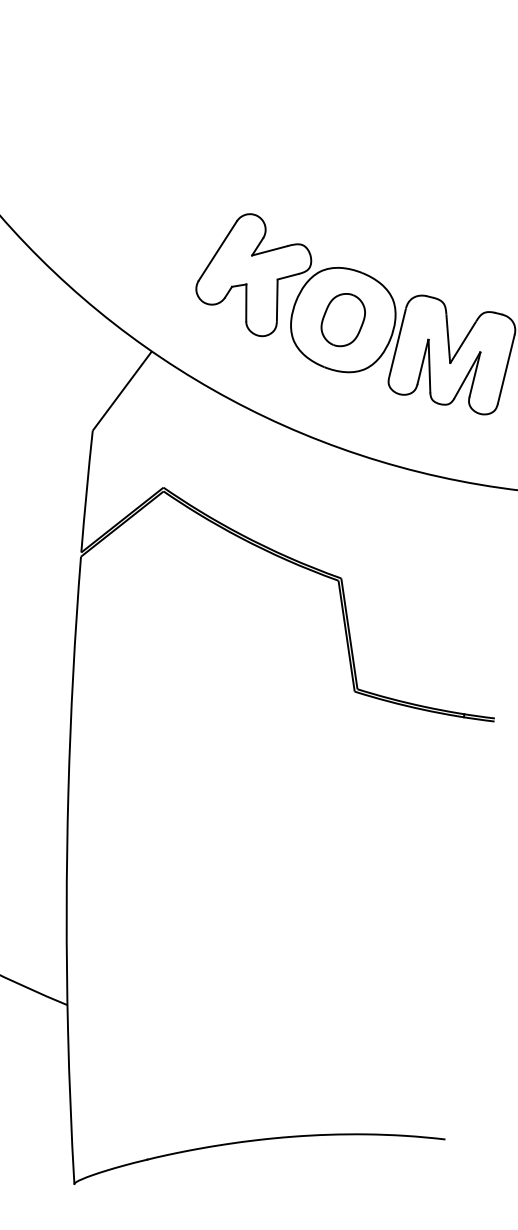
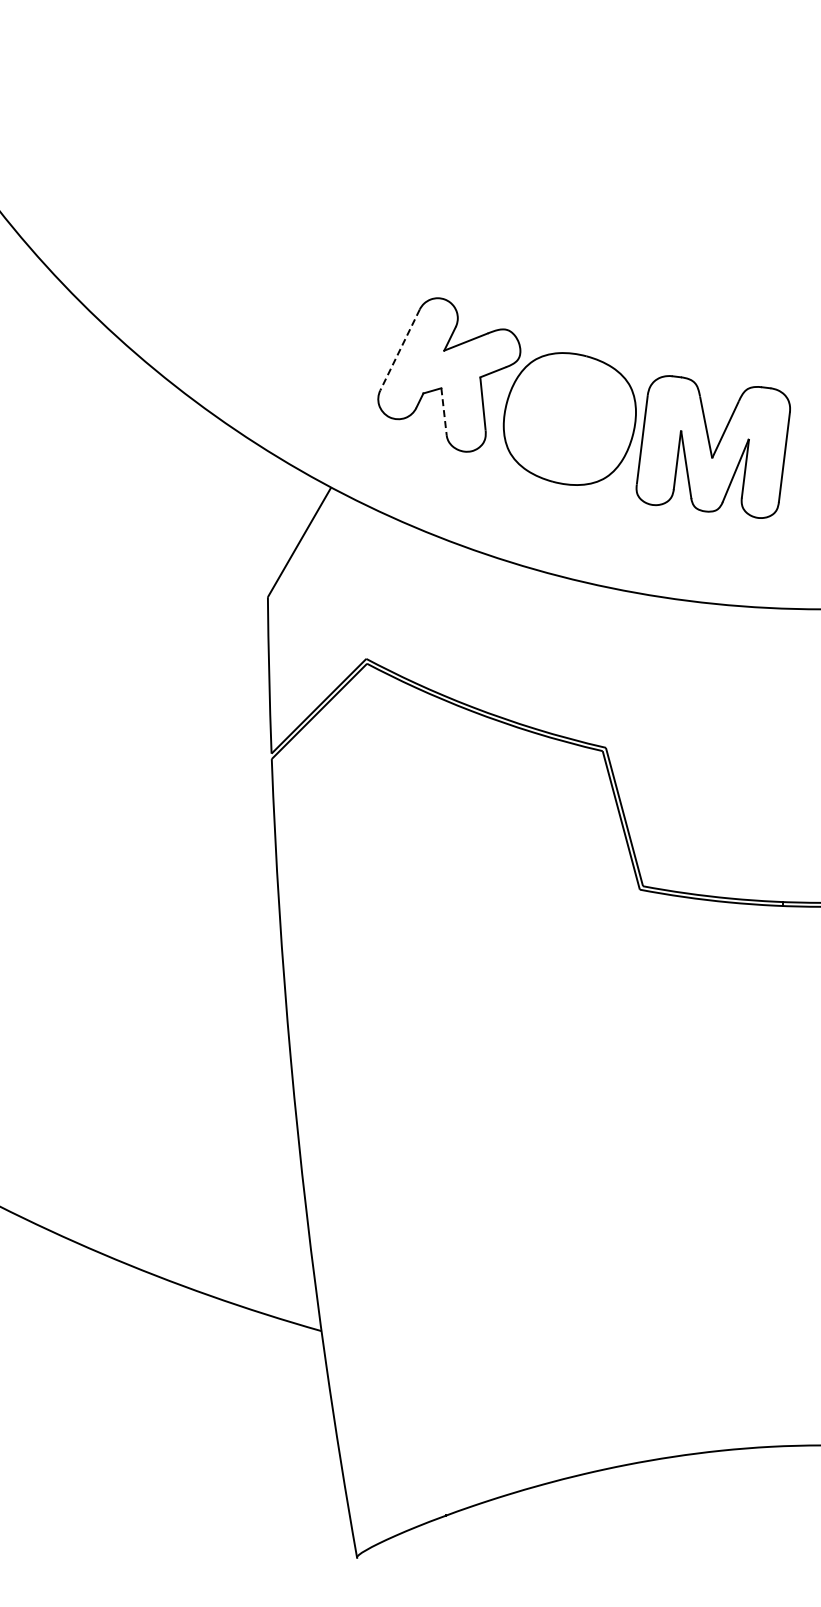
line: (217, 251) -> (399, 350), solid -> dashed
line: (246, 302) -> (444, 411), solid -> dashed
part: (343, 319) -> (569, 418), removed

